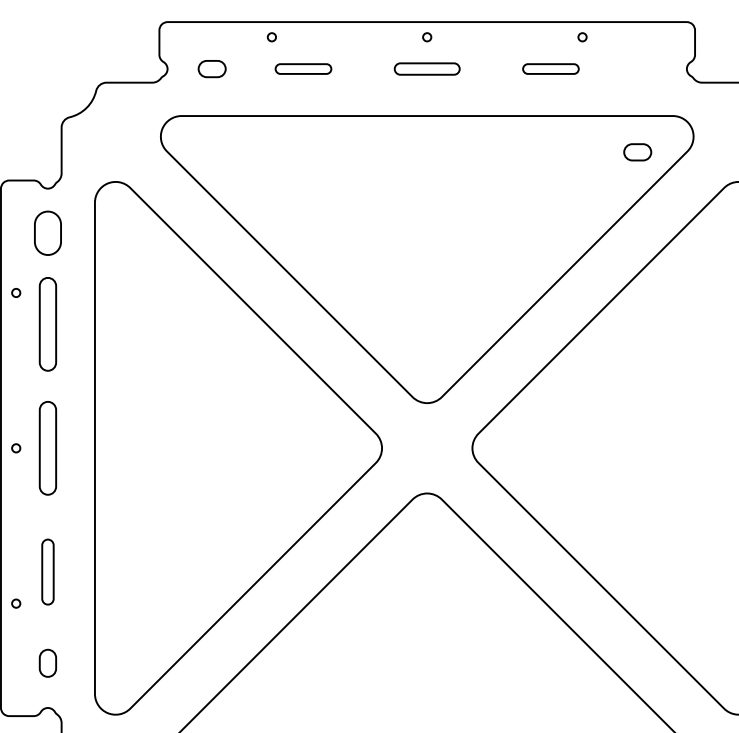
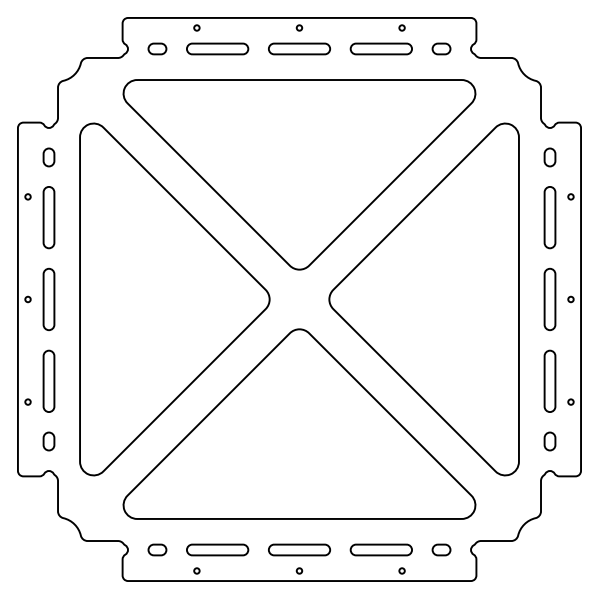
part: (303, 68) -> (217, 48), size x1.67
part: (427, 68) -> (299, 48), size x1.43
part: (549, 68) -> (380, 48), size x1.67
part: (637, 151) -> (441, 48), moved
part: (47, 233) -> (48, 157), size x0.62
part: (47, 570) -> (48, 380), size x1.43

